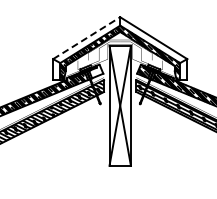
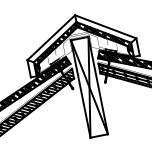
line: (86, 38) -> (51, 38), dashed -> solid
hatch: (96, 71) -> (64, 63), added

